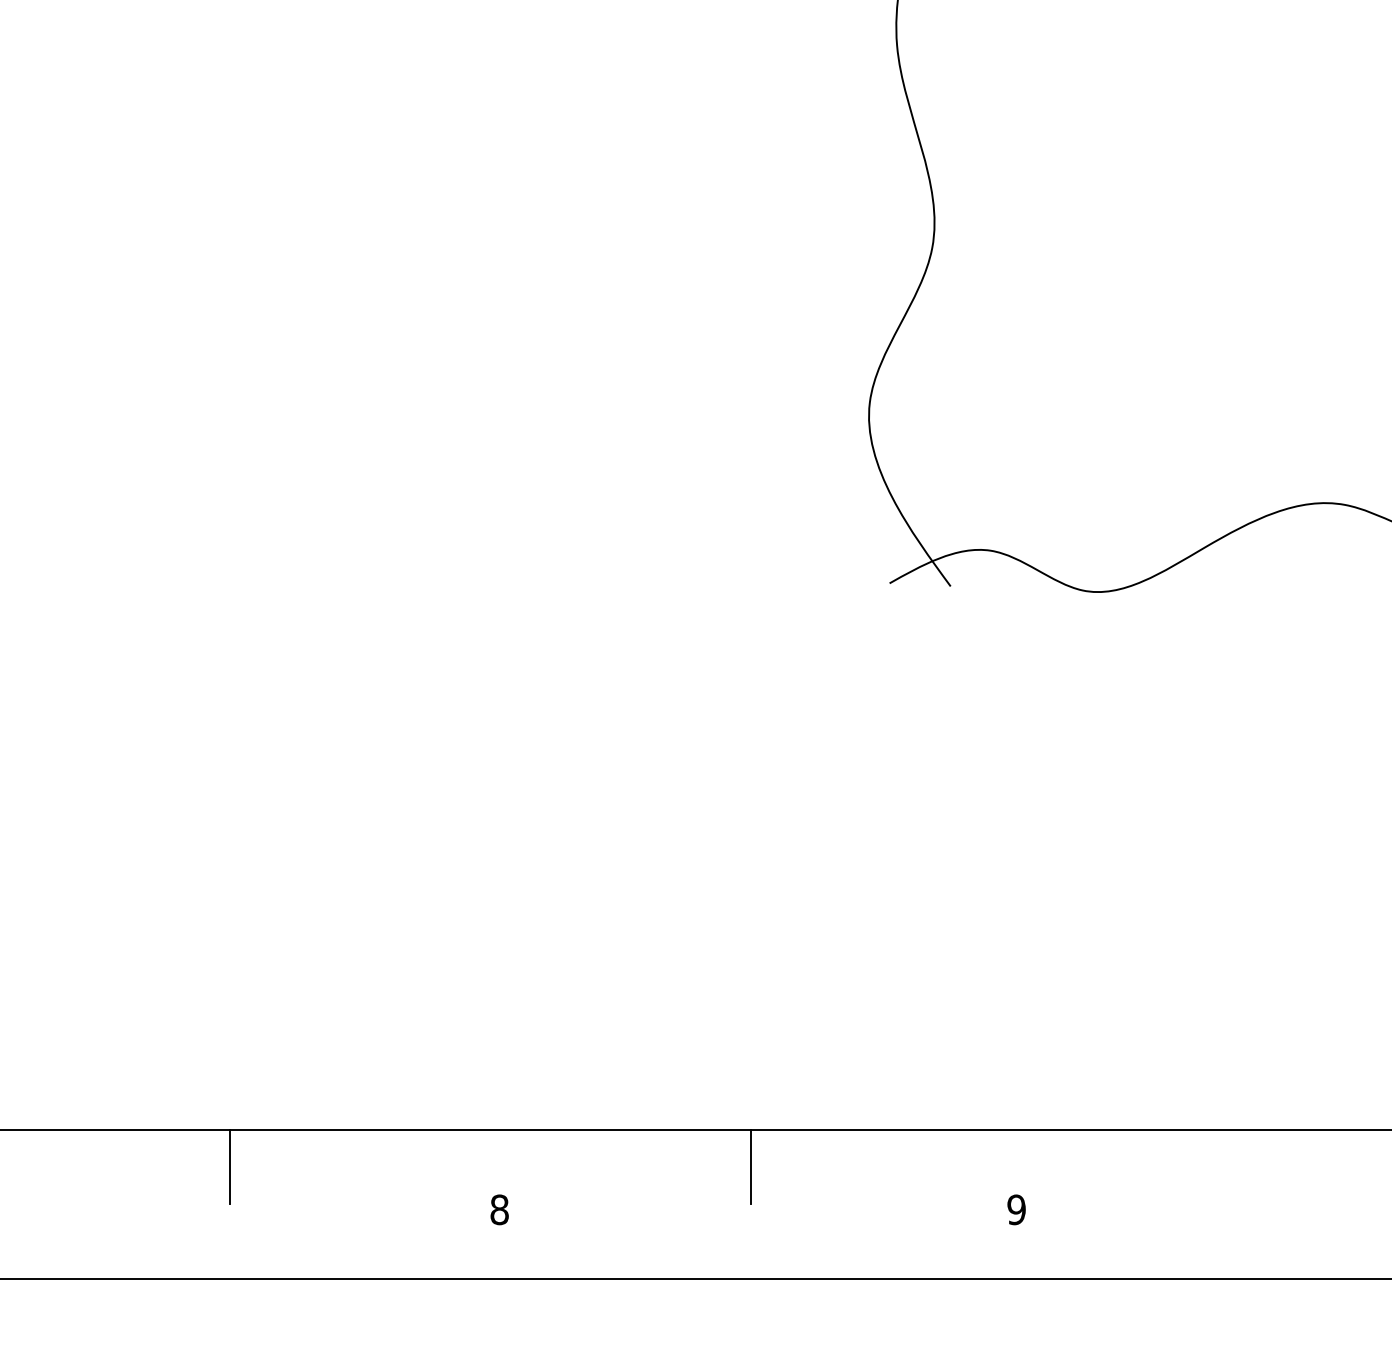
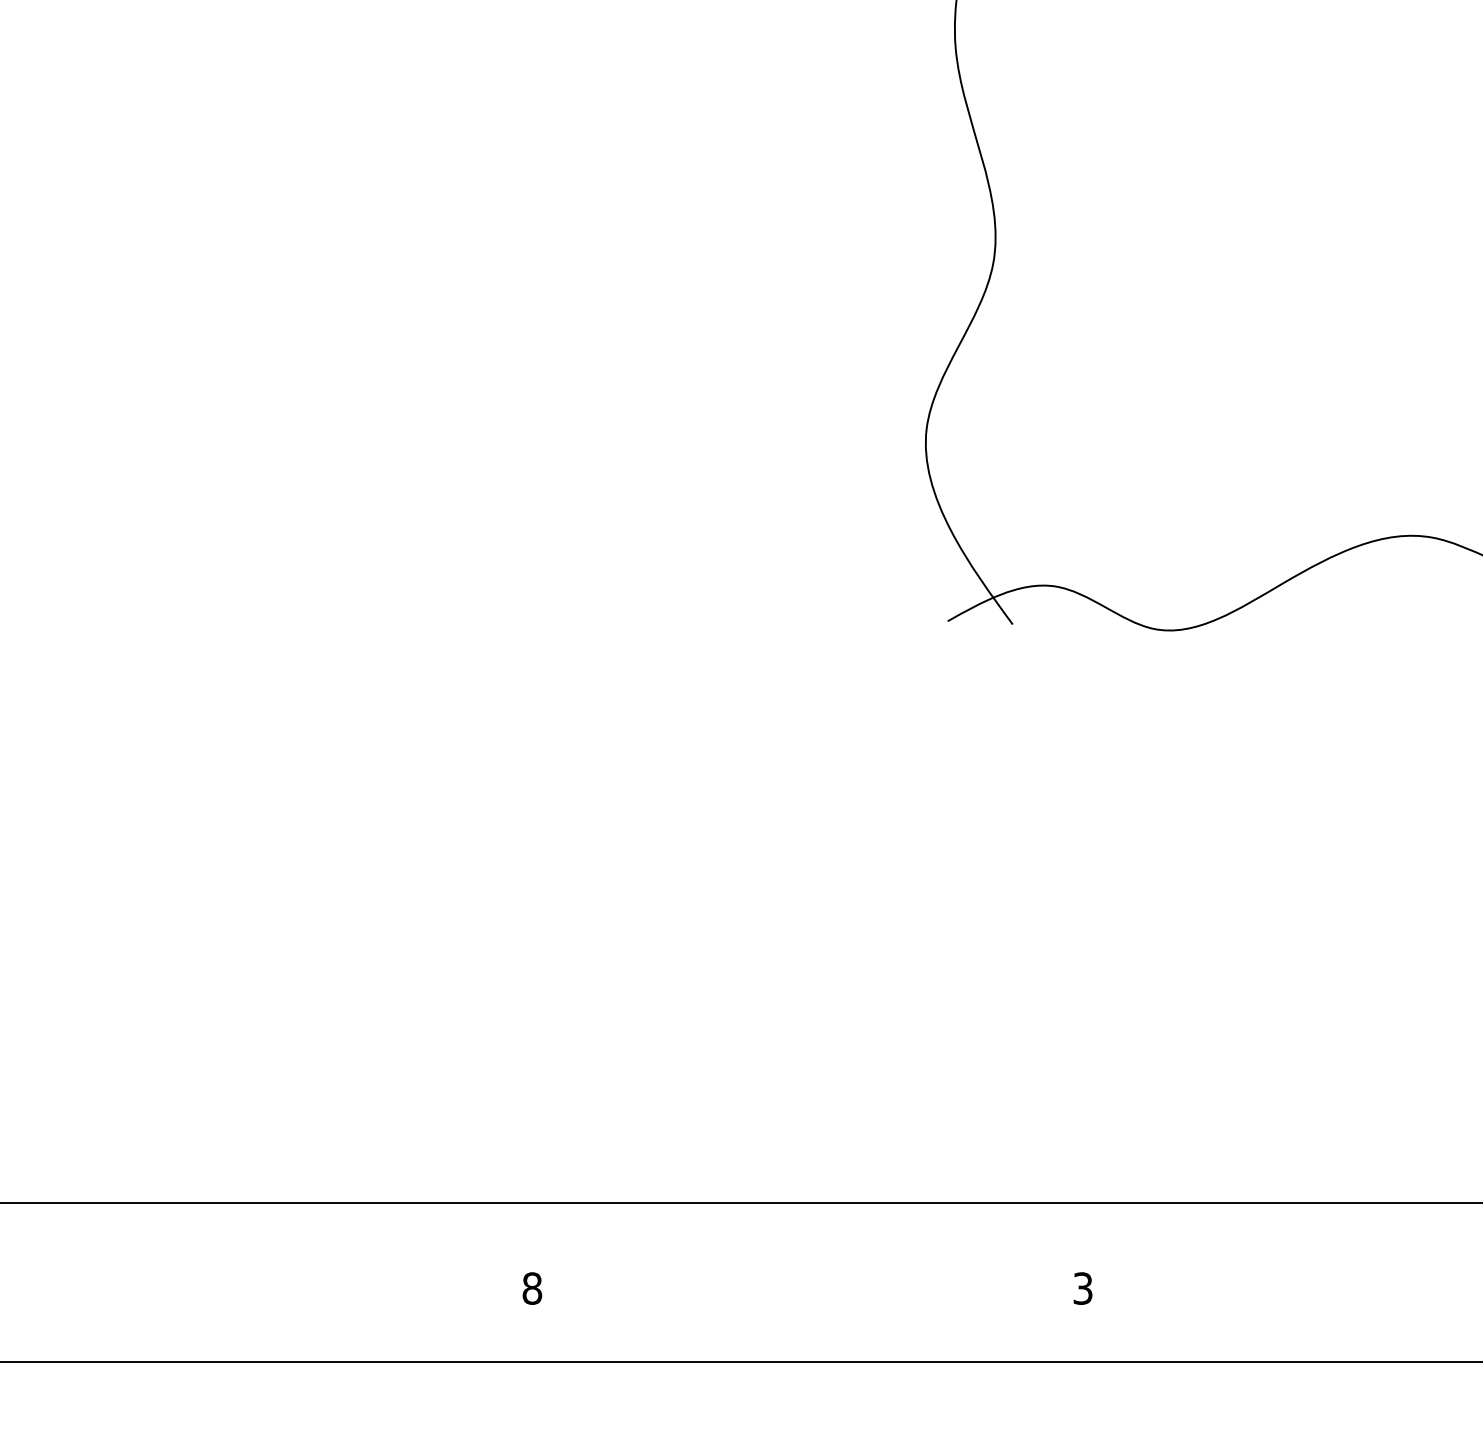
line: (229, 1166) -> (244, 1242), removed
line: (750, 1166) -> (799, 1242), removed
text: (1016, 1209) -> (1082, 1288), 9 -> 3

